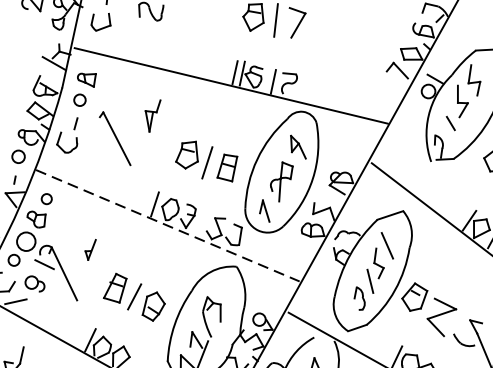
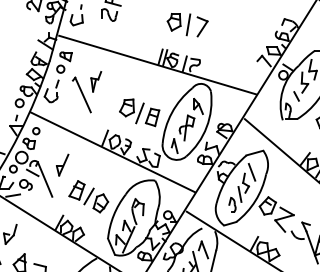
part: (154, 115) -> (96, 81), moved
line: (169, 226) -> (113, 152), dashed -> solid
part: (90, 249) -> (62, 164), size x1.67

